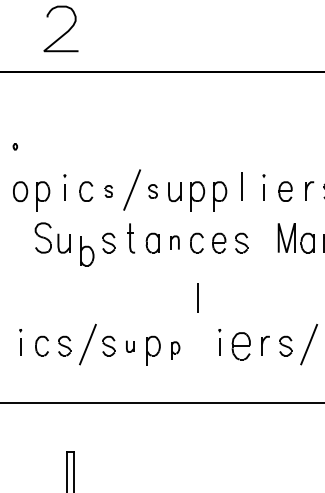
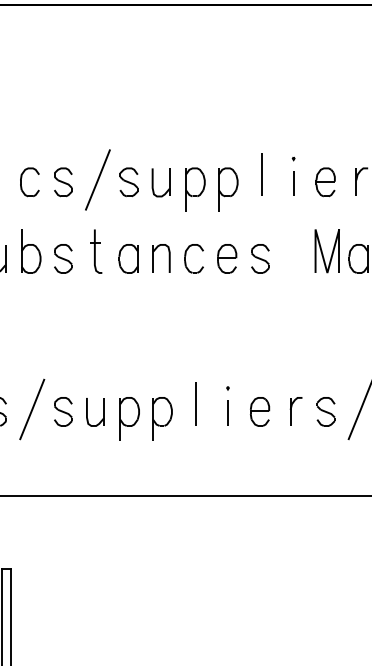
part: (108, 191) -> (62, 182), size x1.67
part: (152, 191) -> (128, 182), size x1.43
part: (174, 242) -> (160, 257), size x1.43
part: (87, 251) -> (31, 251), moved
line: (197, 297) -> (194, 403), moved
part: (241, 345) -> (260, 410), size x0.71
part: (129, 346) -> (93, 412), size x1.67
part: (175, 350) -> (162, 418), size x1.67

